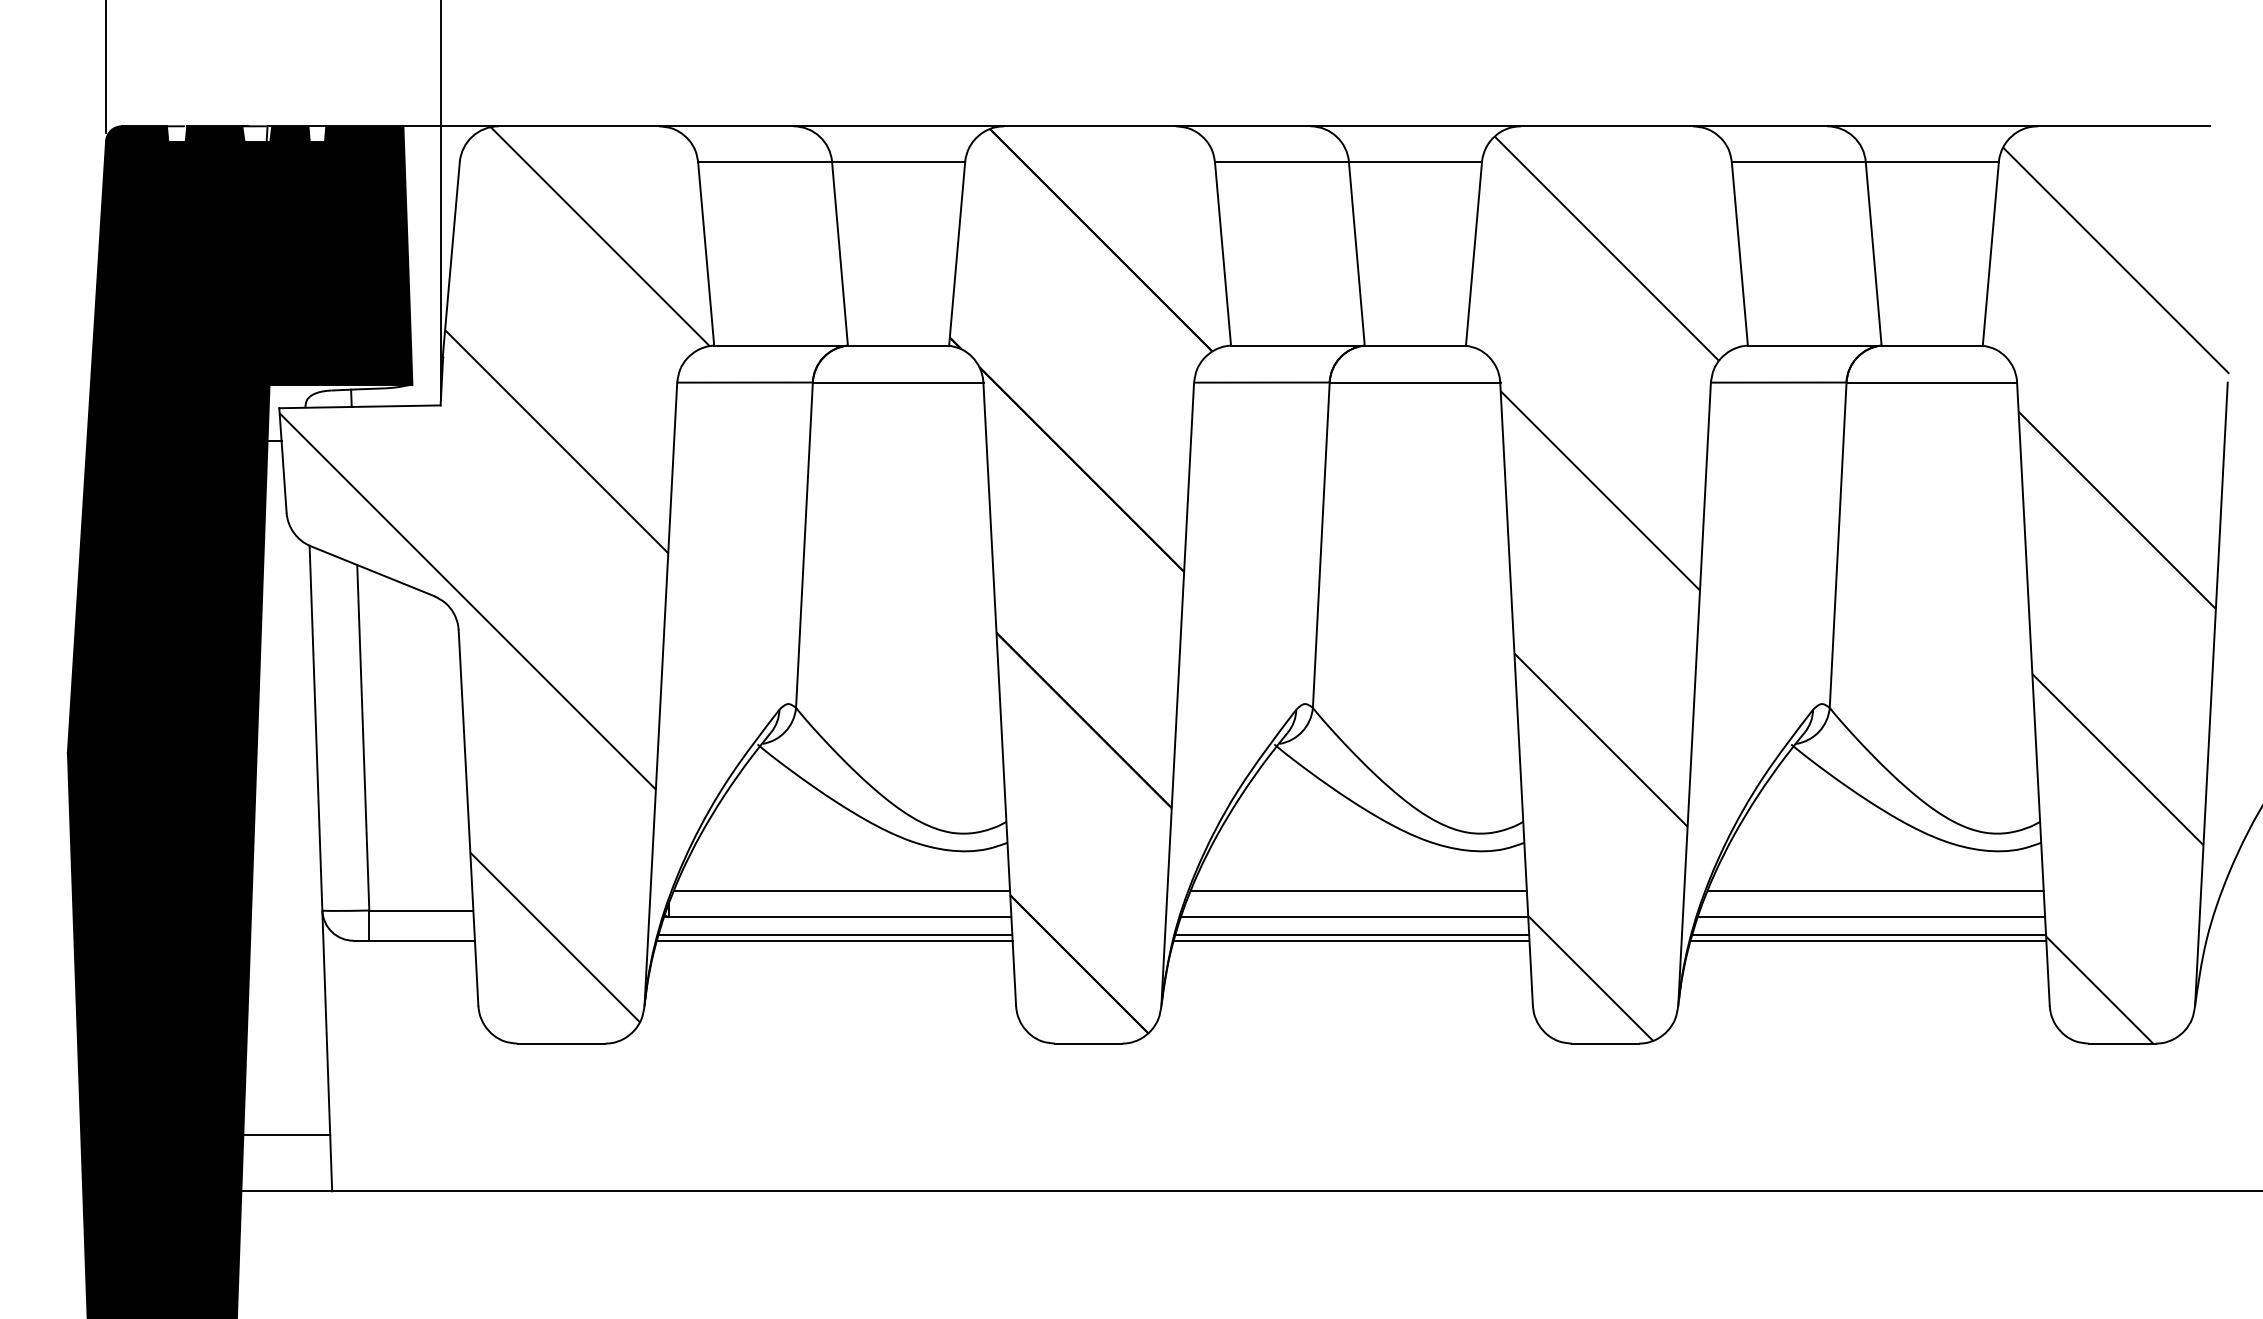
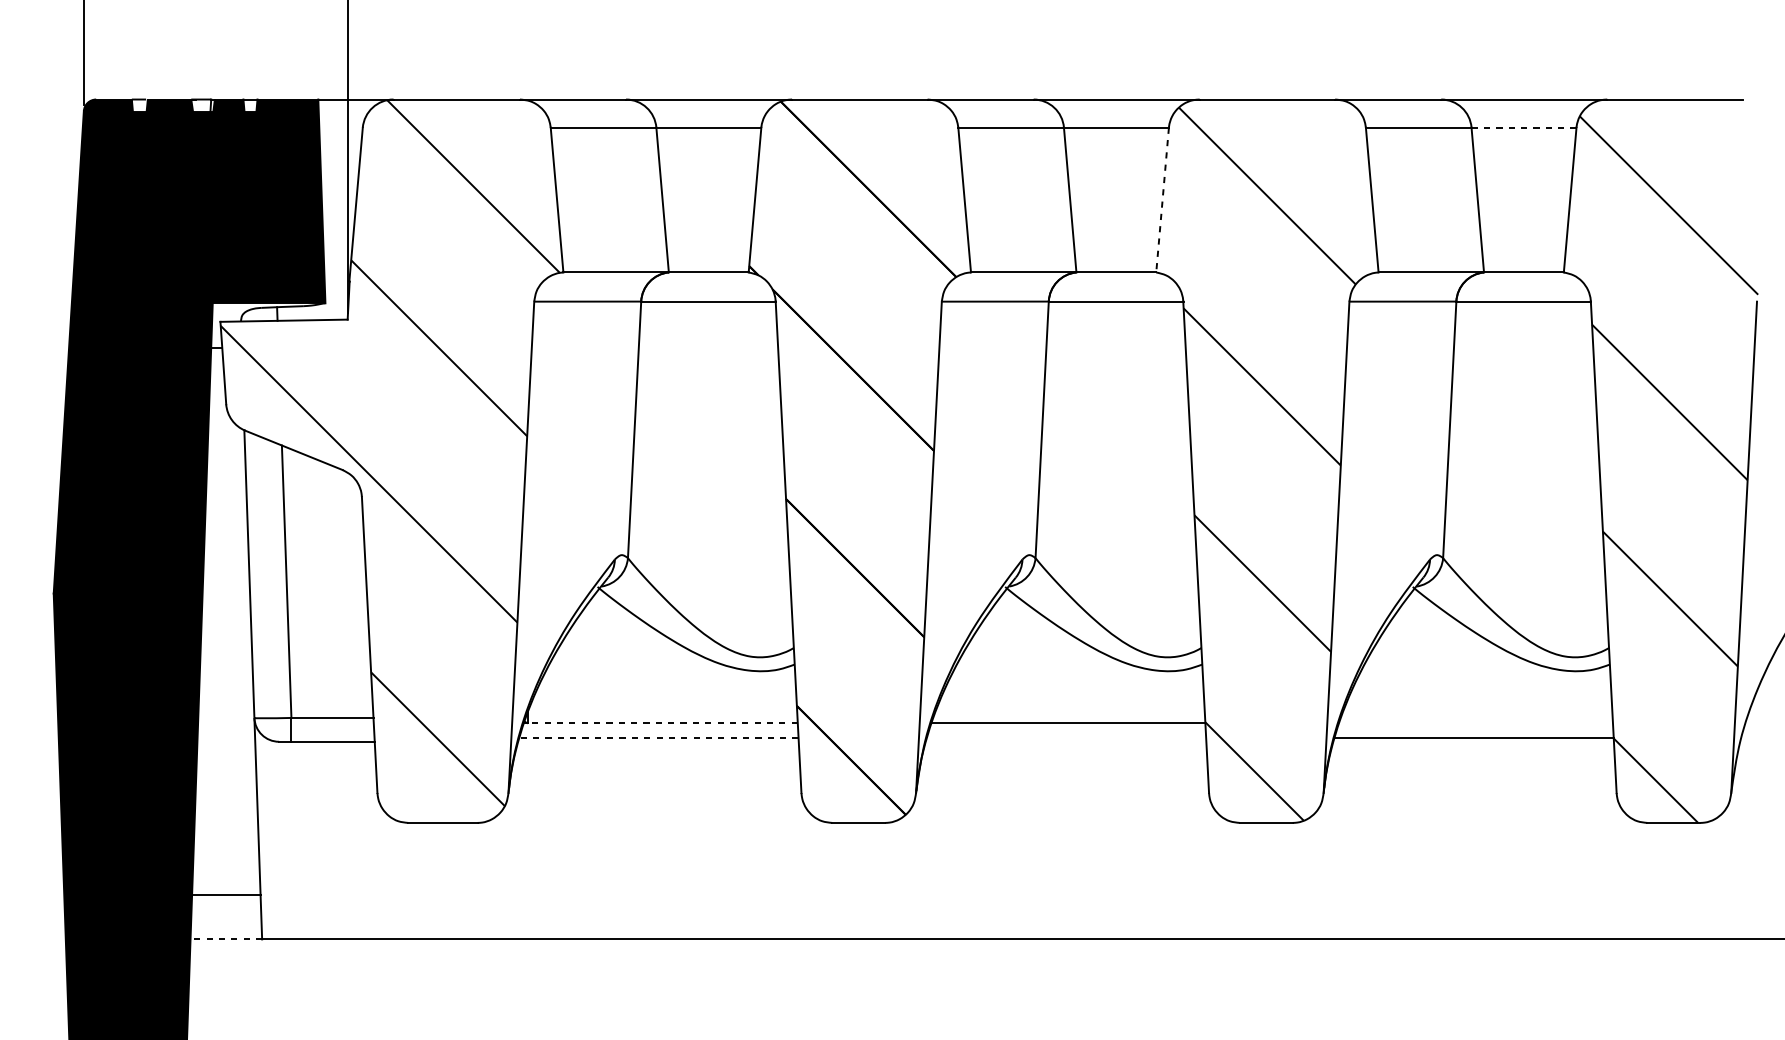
line: (1932, 162) -> (1524, 128), solid -> dashed
line: (1473, 254) -> (1162, 200), solid -> dashed
line: (842, 890) -> (664, 702), removed
line: (1358, 890) -> (1071, 702), removed
line: (1875, 890) -> (1479, 702), removed
line: (840, 917) -> (663, 723), solid -> dashed
line: (1871, 917) -> (1476, 723), removed
line: (835, 935) -> (659, 737), solid -> dashed
line: (1352, 935) -> (1066, 737), removed
line: (834, 940) -> (658, 741), removed
line: (1351, 940) -> (1065, 741), removed
line: (1868, 940) -> (1473, 741), removed
line: (286, 1191) -> (226, 939), solid -> dashed

